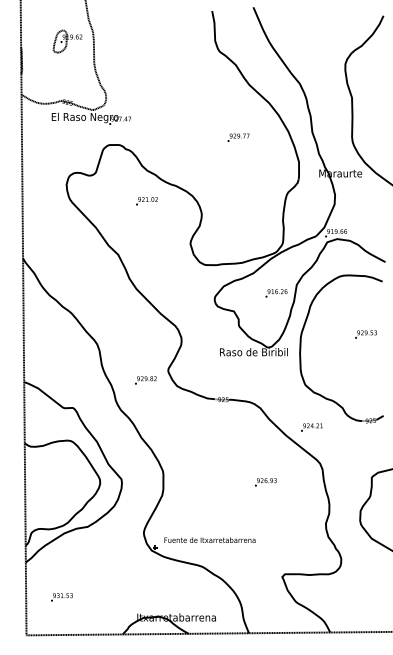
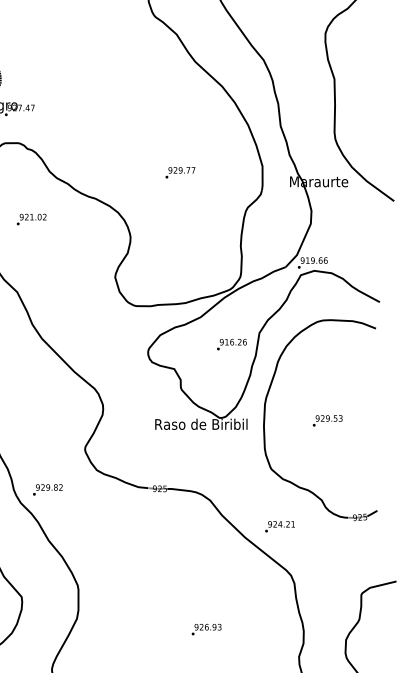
text: (238, 137) -> (180, 172), moved
text: (146, 201) -> (31, 219), moved
text: (365, 334) -> (326, 420), moved
text: (145, 380) -> (47, 489), moved
text: (265, 482) -> (206, 629), moved

